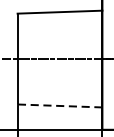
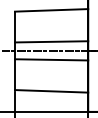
line: (59, 48) -> (51, 41), added
line: (59, 69) -> (51, 59), added
line: (59, 106) -> (51, 91), dashed -> solid

